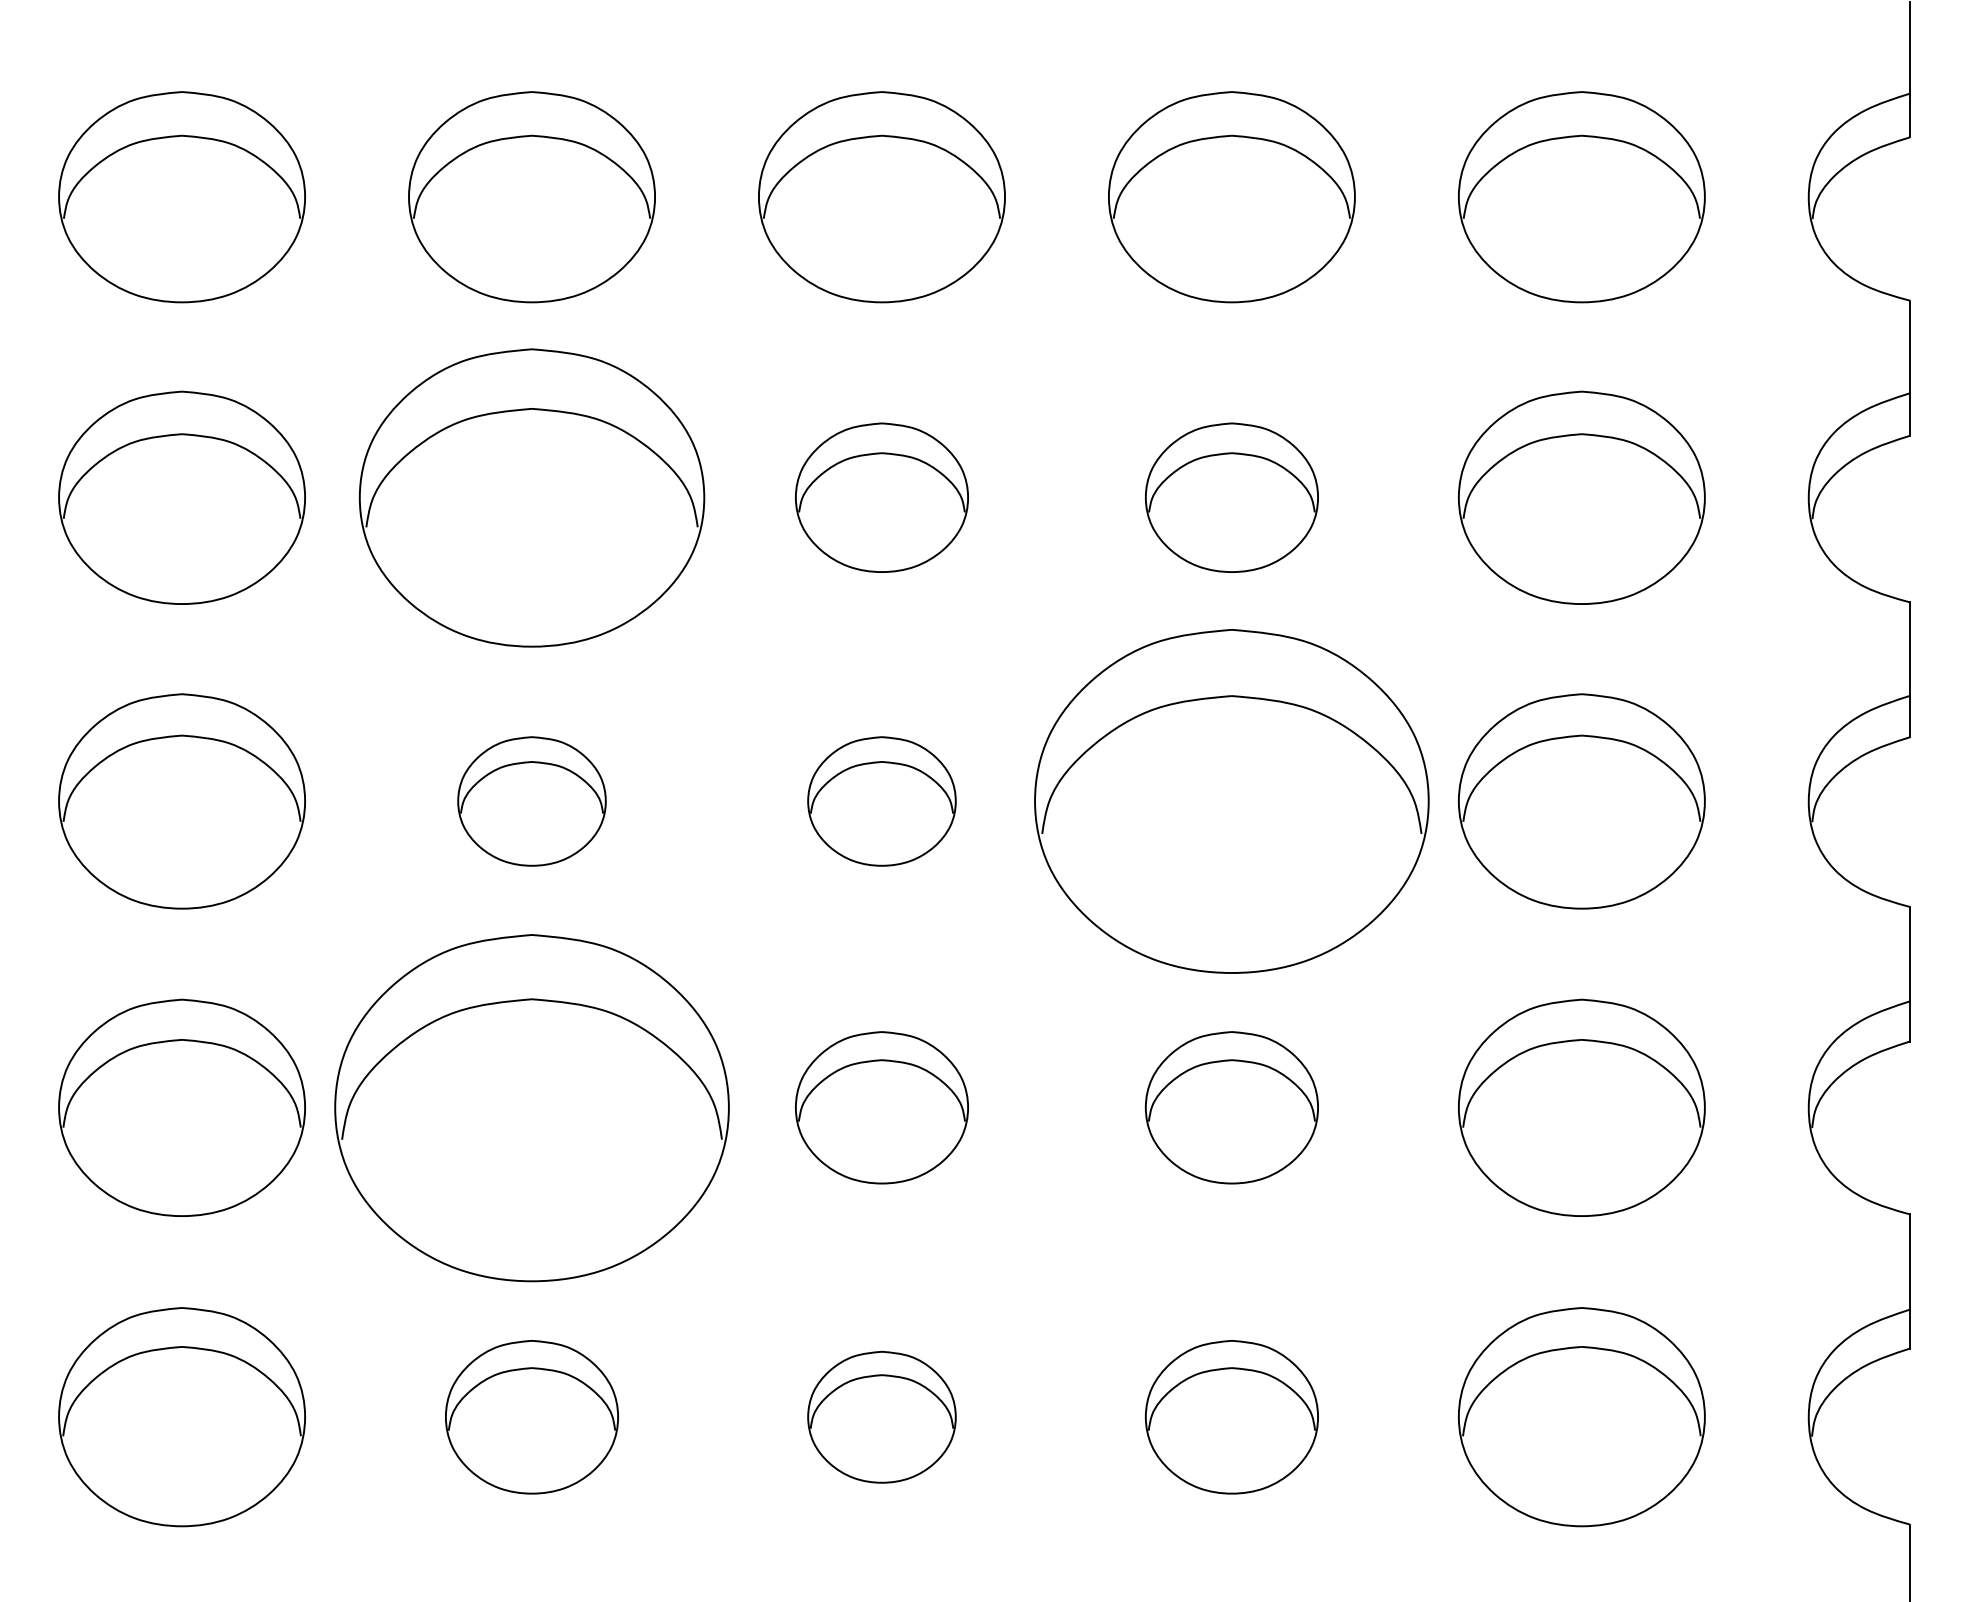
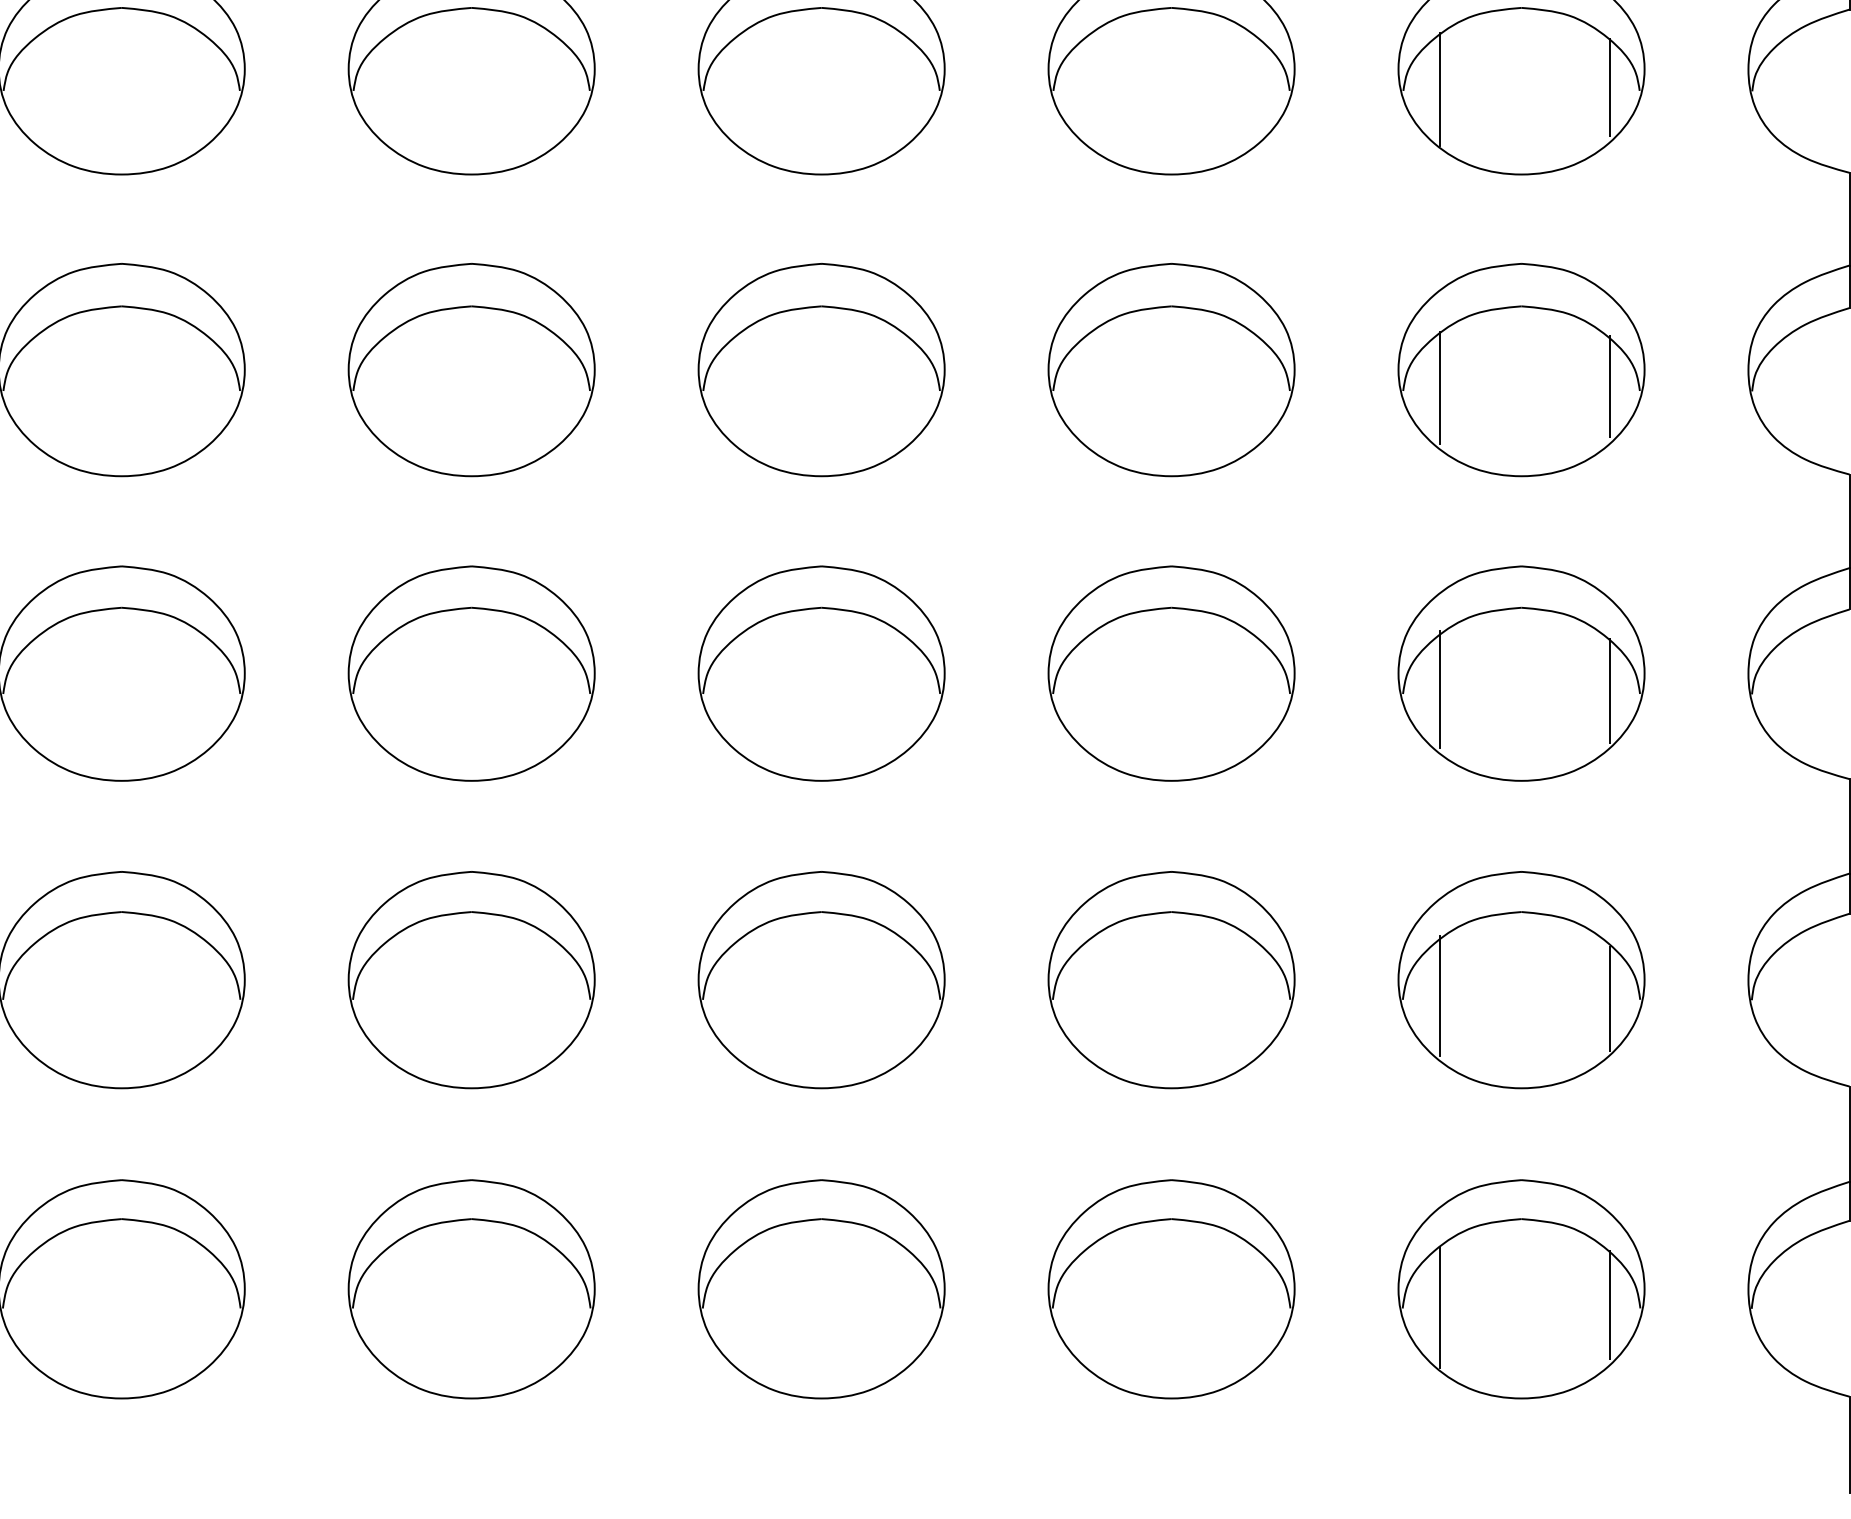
line: (1670, 215) -> (1610, 87), added
line: (1499, 216) -> (1439, 88), added
part: (531, 497) -> (471, 369), size x0.71
part: (881, 497) -> (821, 369), size x1.43
part: (1231, 497) -> (1171, 369), size x1.43
line: (1670, 513) -> (1610, 385), added
line: (1499, 516) -> (1439, 388), added
part: (531, 801) -> (471, 673), size x1.67
part: (881, 801) -> (821, 673), size x1.67
part: (1231, 801) -> (1171, 673), size x0.62
line: (1499, 817) -> (1439, 689), added
line: (1670, 818) -> (1610, 690), added
part: (531, 1107) -> (471, 979), size x0.62
part: (881, 1107) -> (821, 979), size x1.43
part: (1231, 1107) -> (1171, 979), size x1.43
line: (1499, 1124) -> (1439, 996), added
line: (1670, 1126) -> (1610, 998), added
part: (531, 1417) -> (471, 1289), size x1.43
part: (881, 1417) -> (821, 1289), size x1.67
part: (1231, 1417) -> (1171, 1289), size x1.43
line: (1670, 1432) -> (1610, 1304), added
line: (1499, 1435) -> (1439, 1307), added

